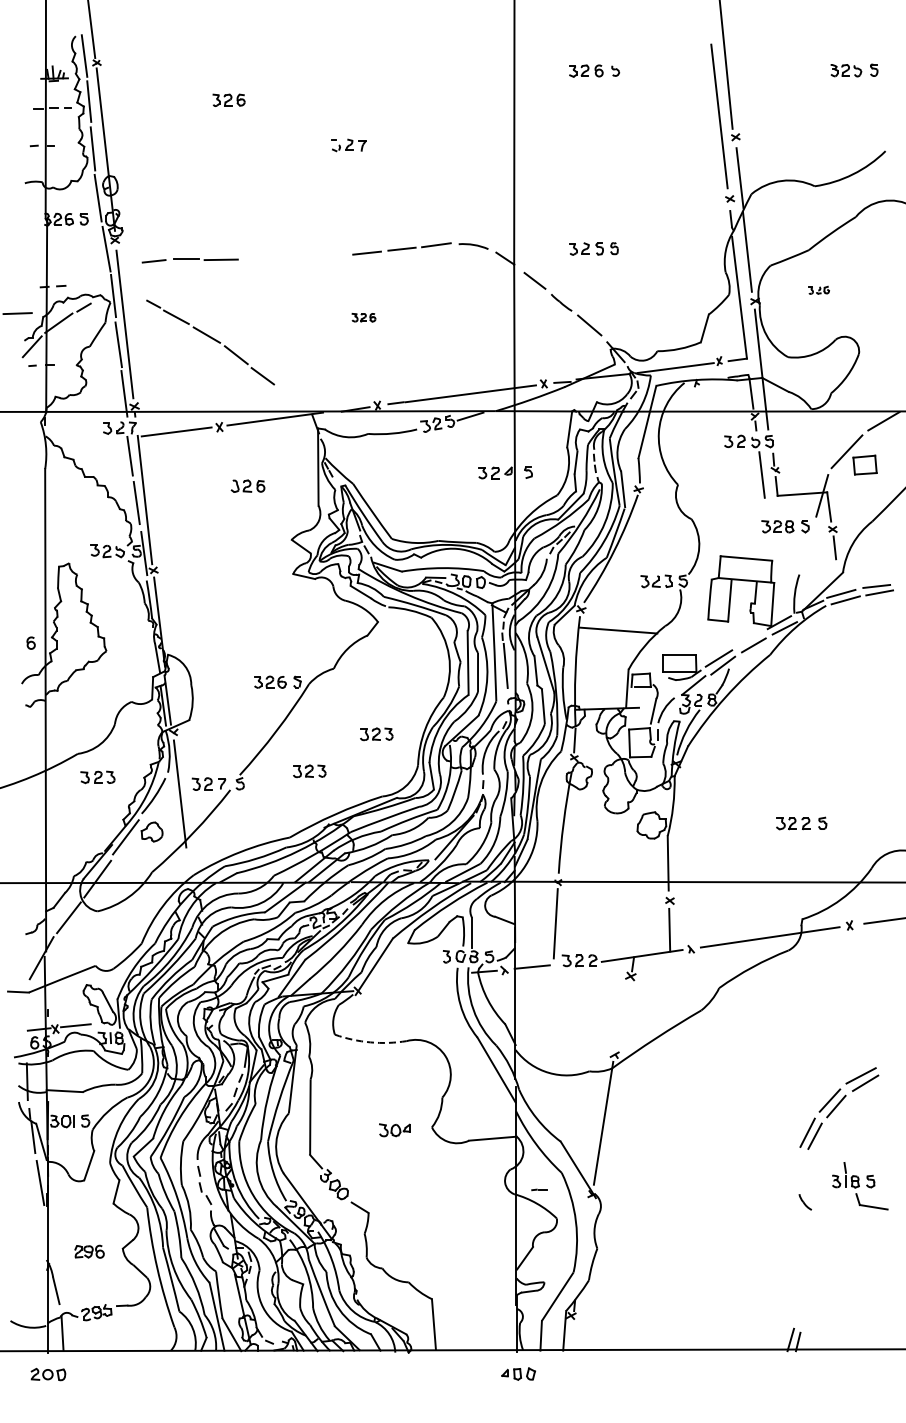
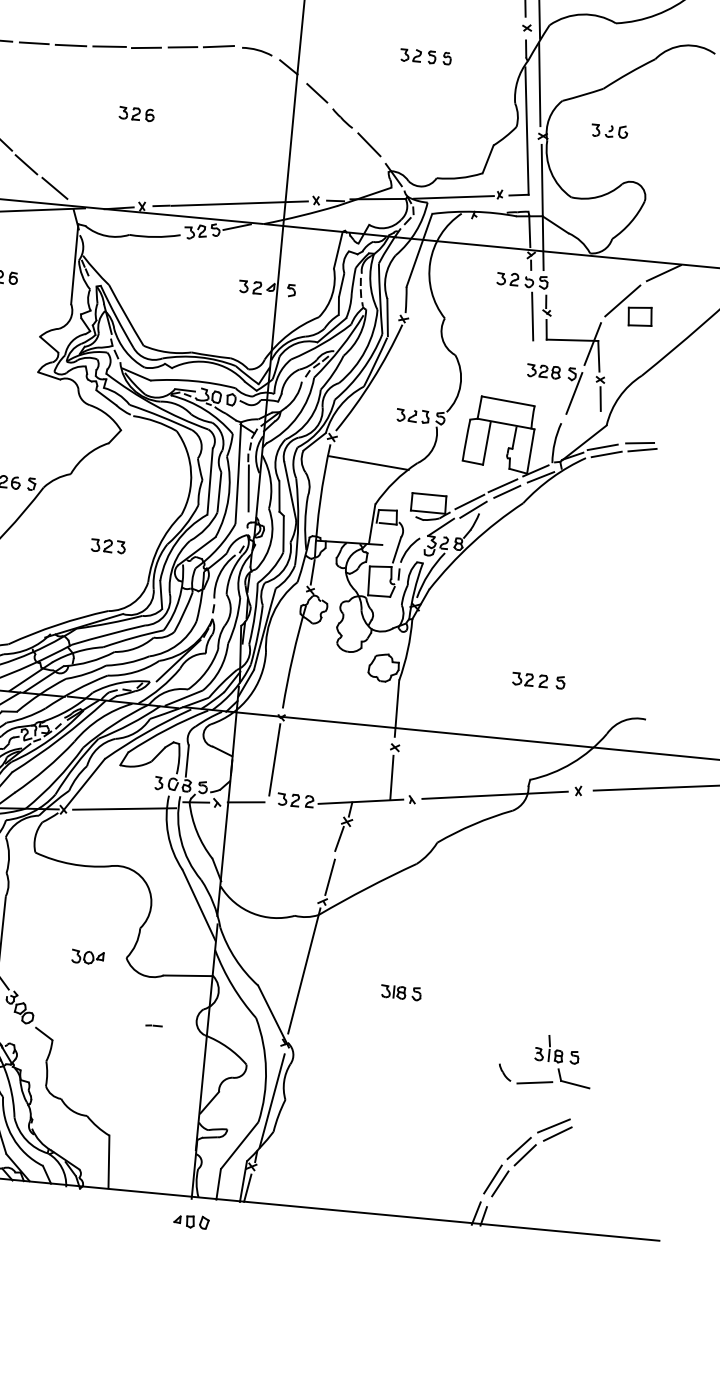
part: (593, 248) -> (425, 56), moved
line: (331, 255) -> (109, 46), added
line: (294, 257) -> (70, 45), added
line: (259, 258) -> (34, 42), added
part: (818, 290) -> (609, 131), size x1.67
part: (363, 317) -> (136, 114), size x1.43
line: (292, 396) -> (55, 188), added
line: (808, 544) -> (573, 393), added
line: (749, 639) -> (503, 485), added
part: (309, 771) -> (35, 577), removed
line: (416, 984) -> (124, 808), added
line: (625, 993) -> (339, 838), added
line: (619, 1030) -> (330, 876), added
arc: (370, 1042) -> (71, 864), dashed -> solid
part: (839, 1108) -> (528, 1157), moved
part: (698, 1134) -> (401, 991), added
part: (539, 1189) -> (153, 1025), moved
line: (834, 1209) -> (534, 1083), added
line: (584, 1250) -> (271, 1100), added
line: (569, 1336) -> (247, 1187), added

